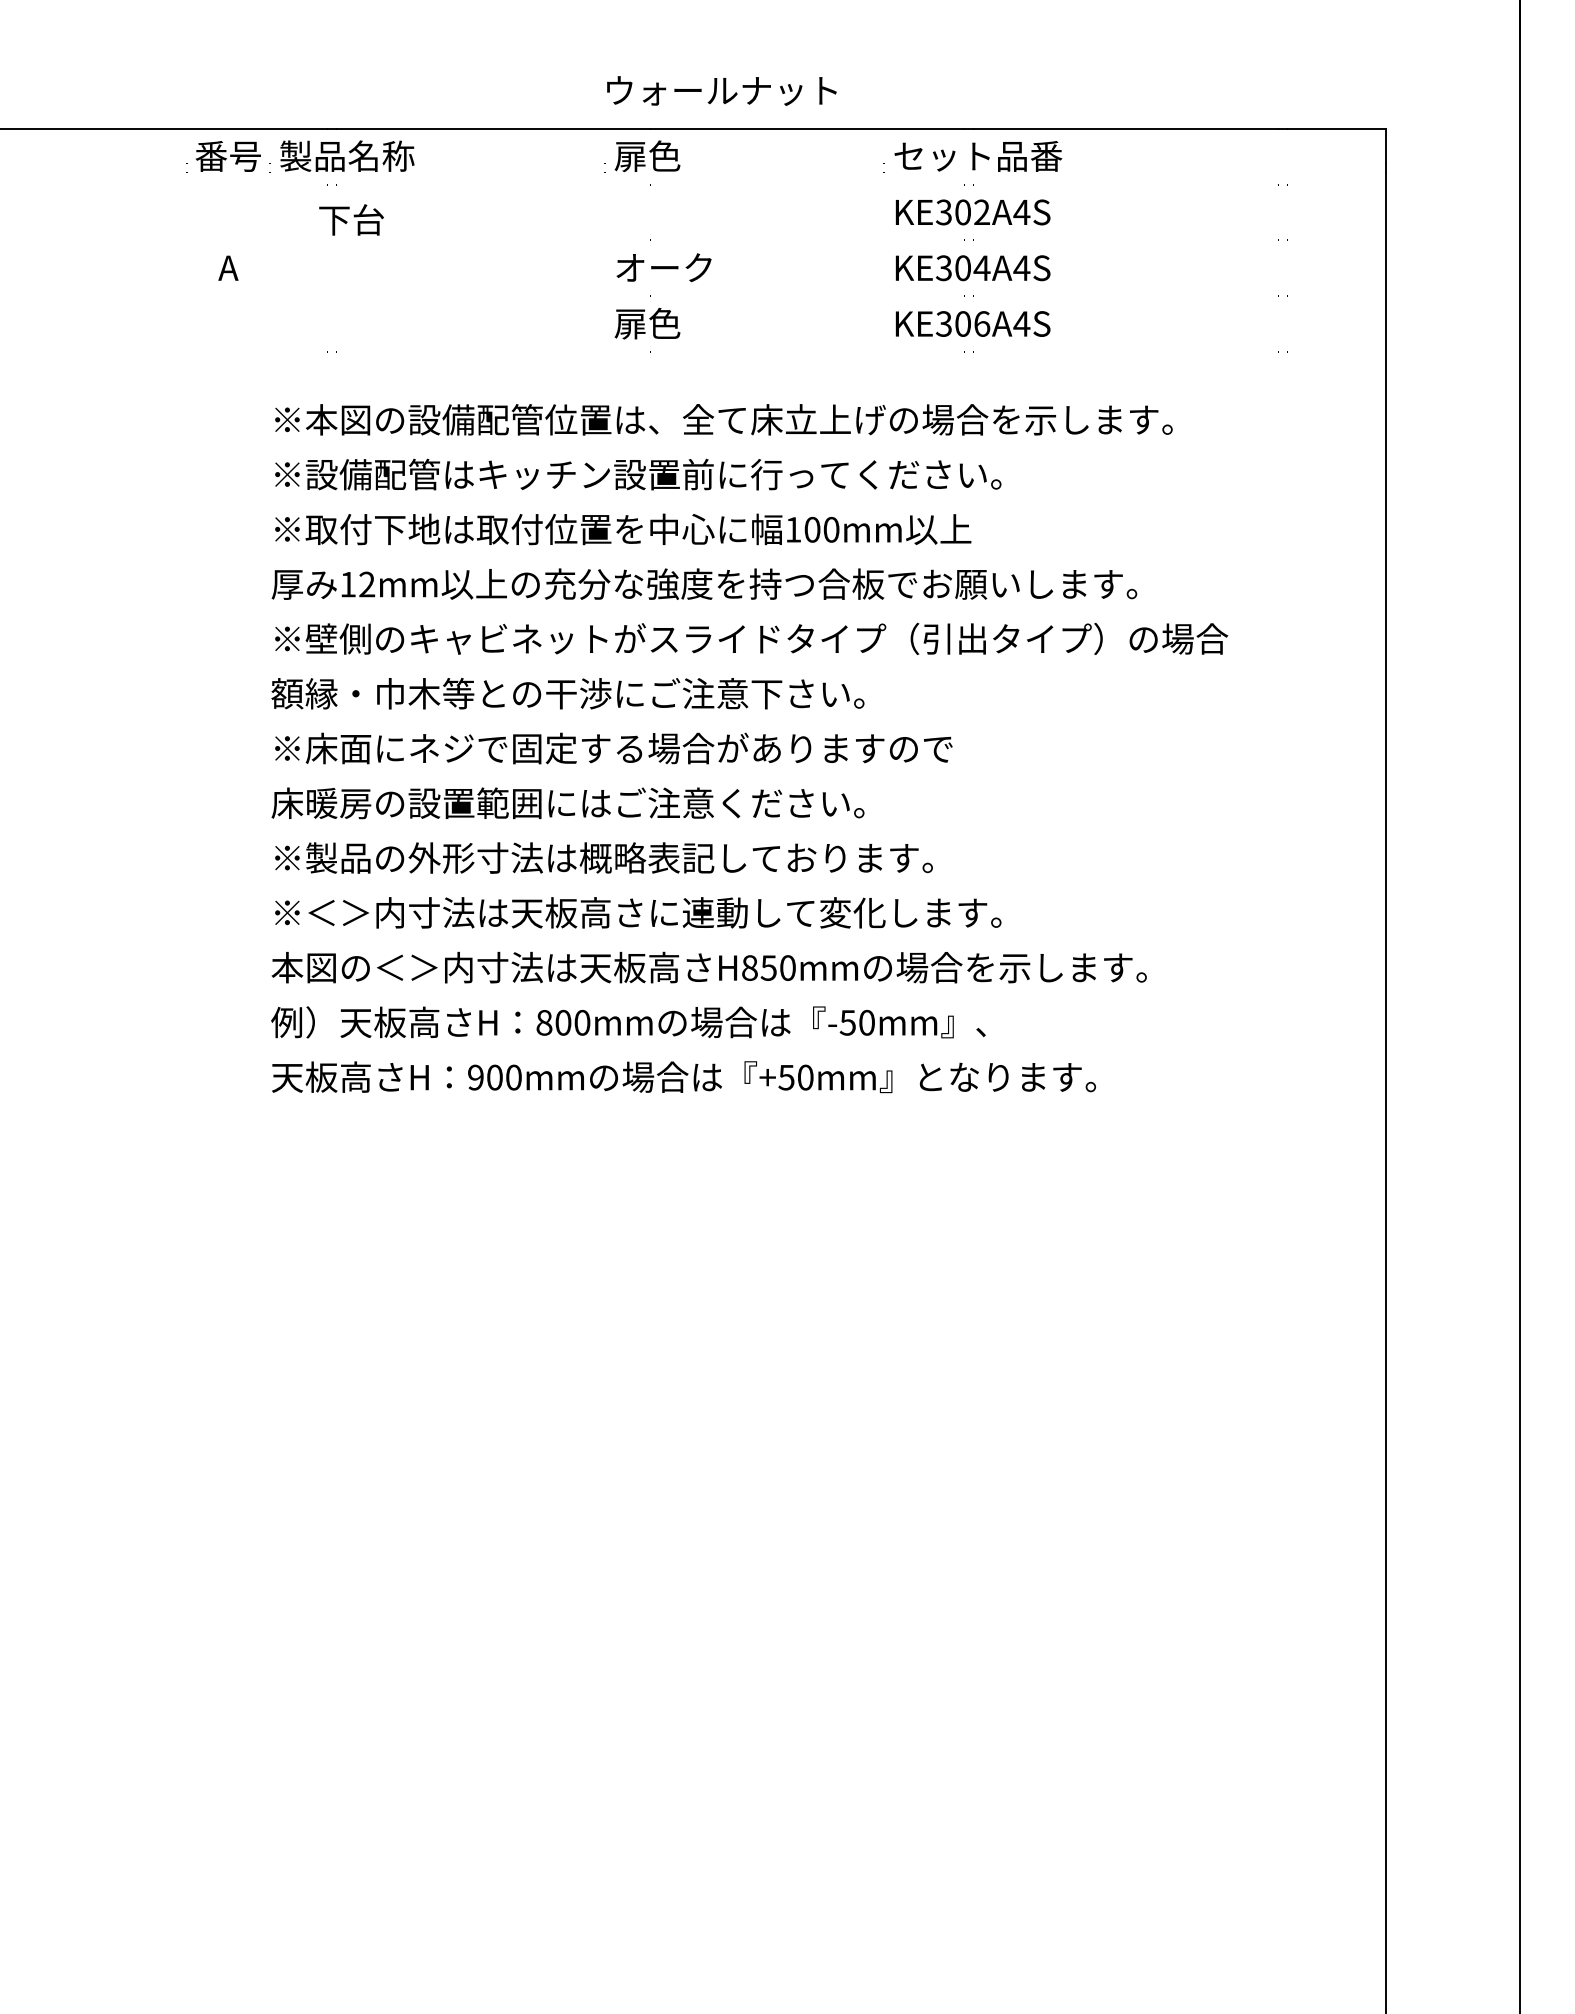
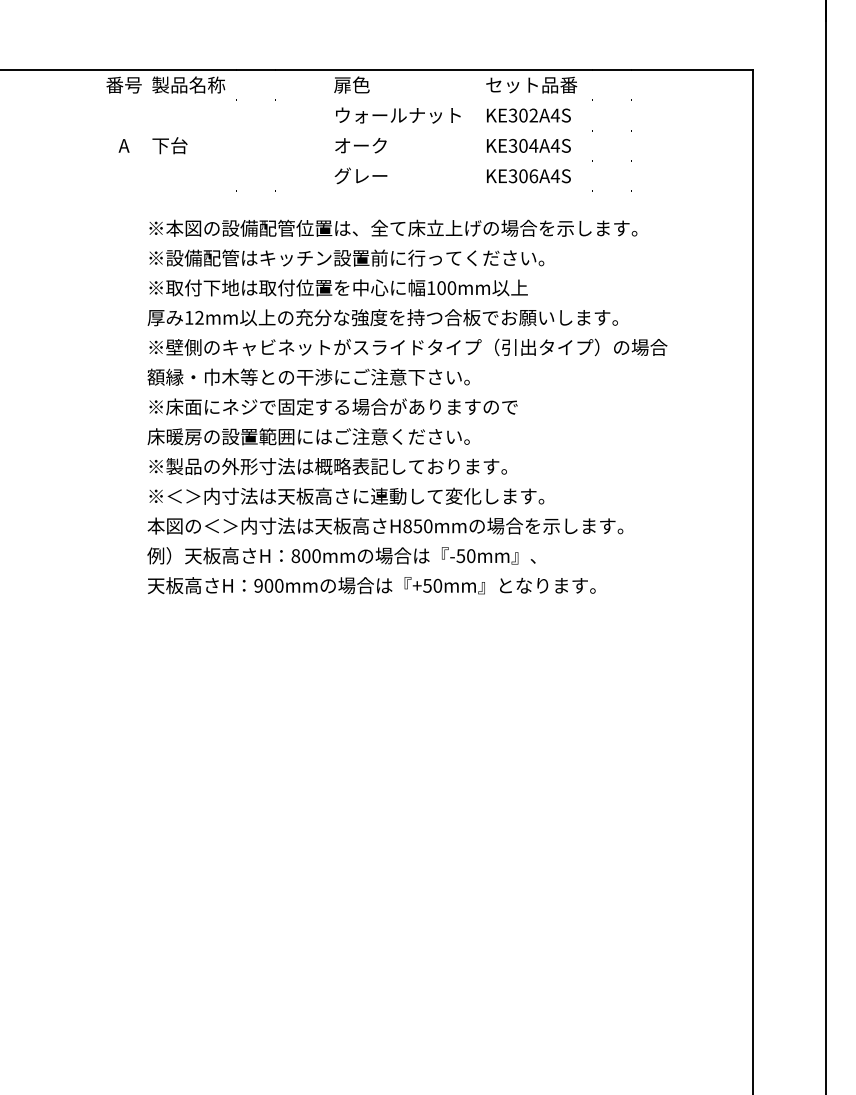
text: (722, 90) -> (398, 115), moved
text: (350, 219) -> (169, 145), moved
text: (663, 322) -> (360, 175), 扉色 -> グレー

